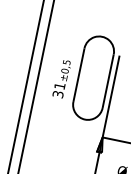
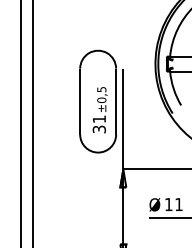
text: (61, 79) -> (99, 110), moved

